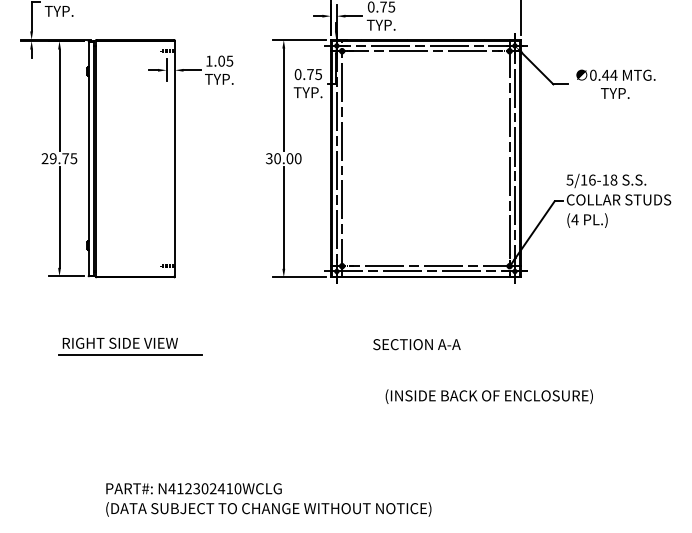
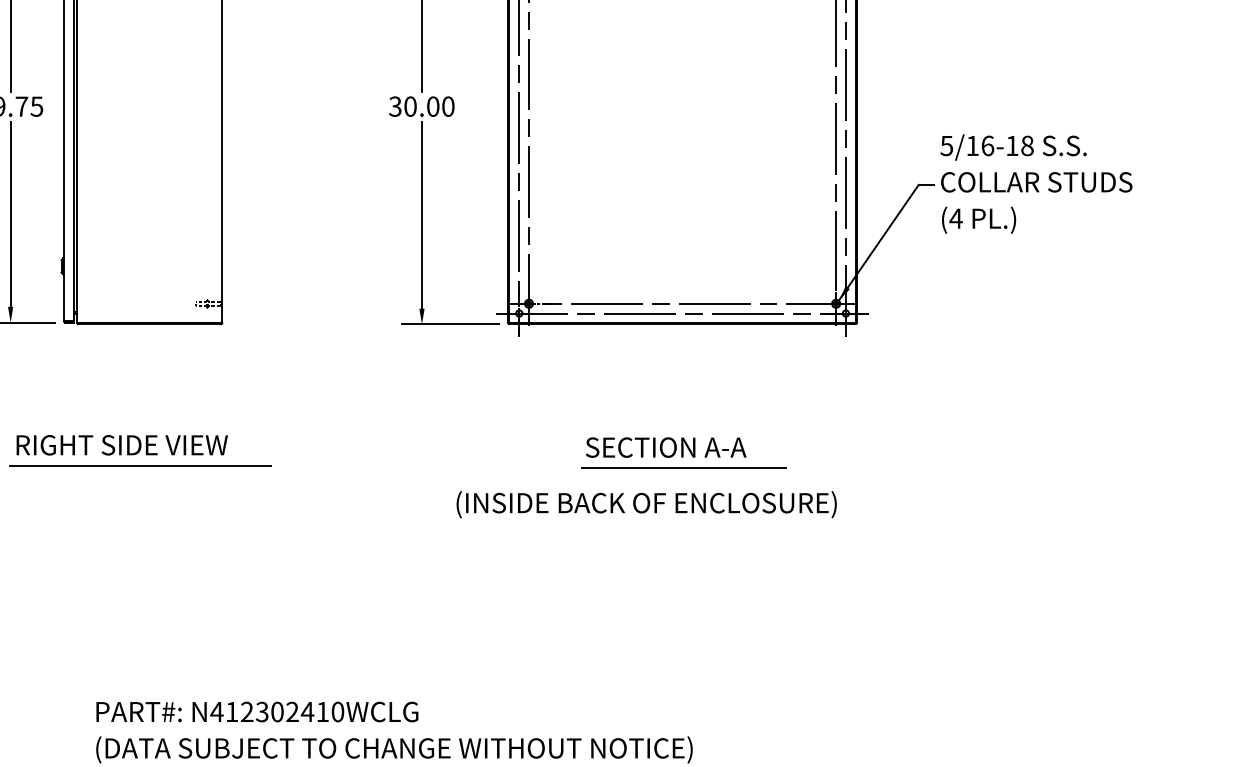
line: (426, 355) -> (683, 467), added
text: (488, 396) -> (645, 504), moved

